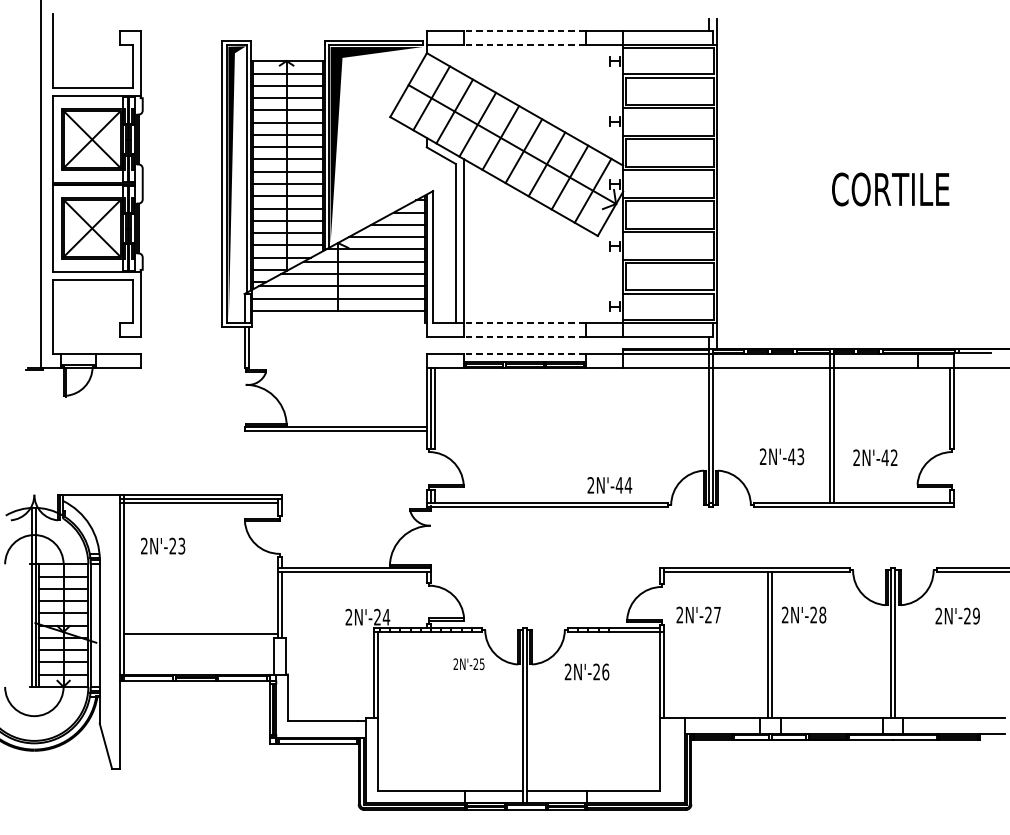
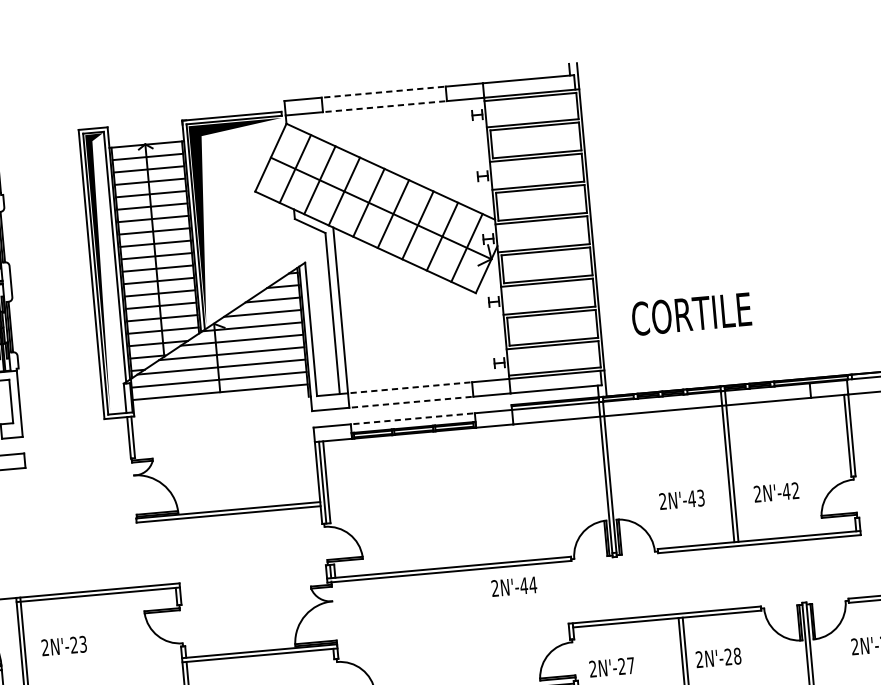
text: (890, 189) -> (691, 314), moved
text: (609, 485) -> (513, 586), moved
line: (198, 502) -> (96, 598), removed

